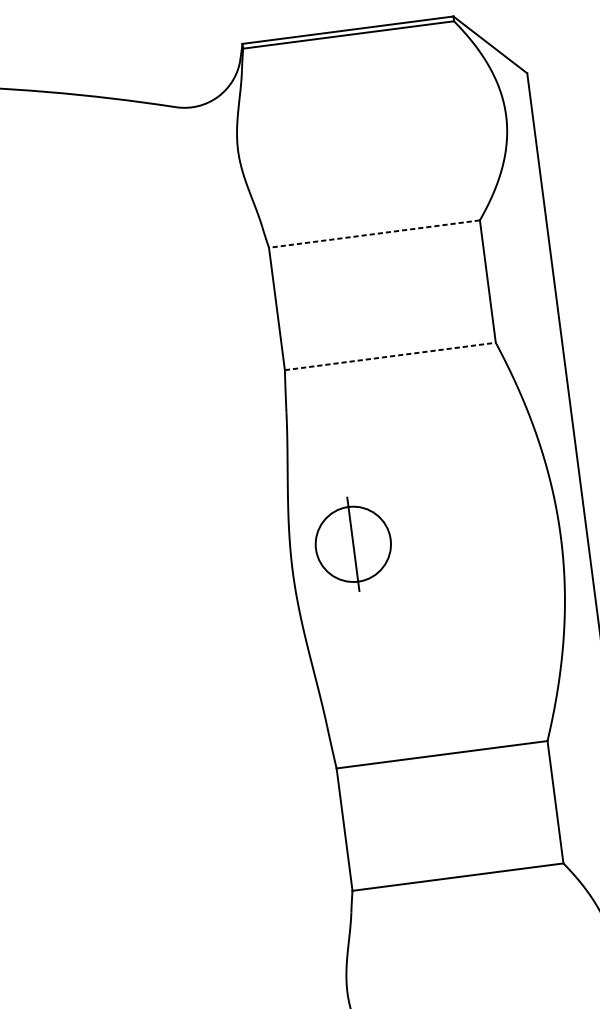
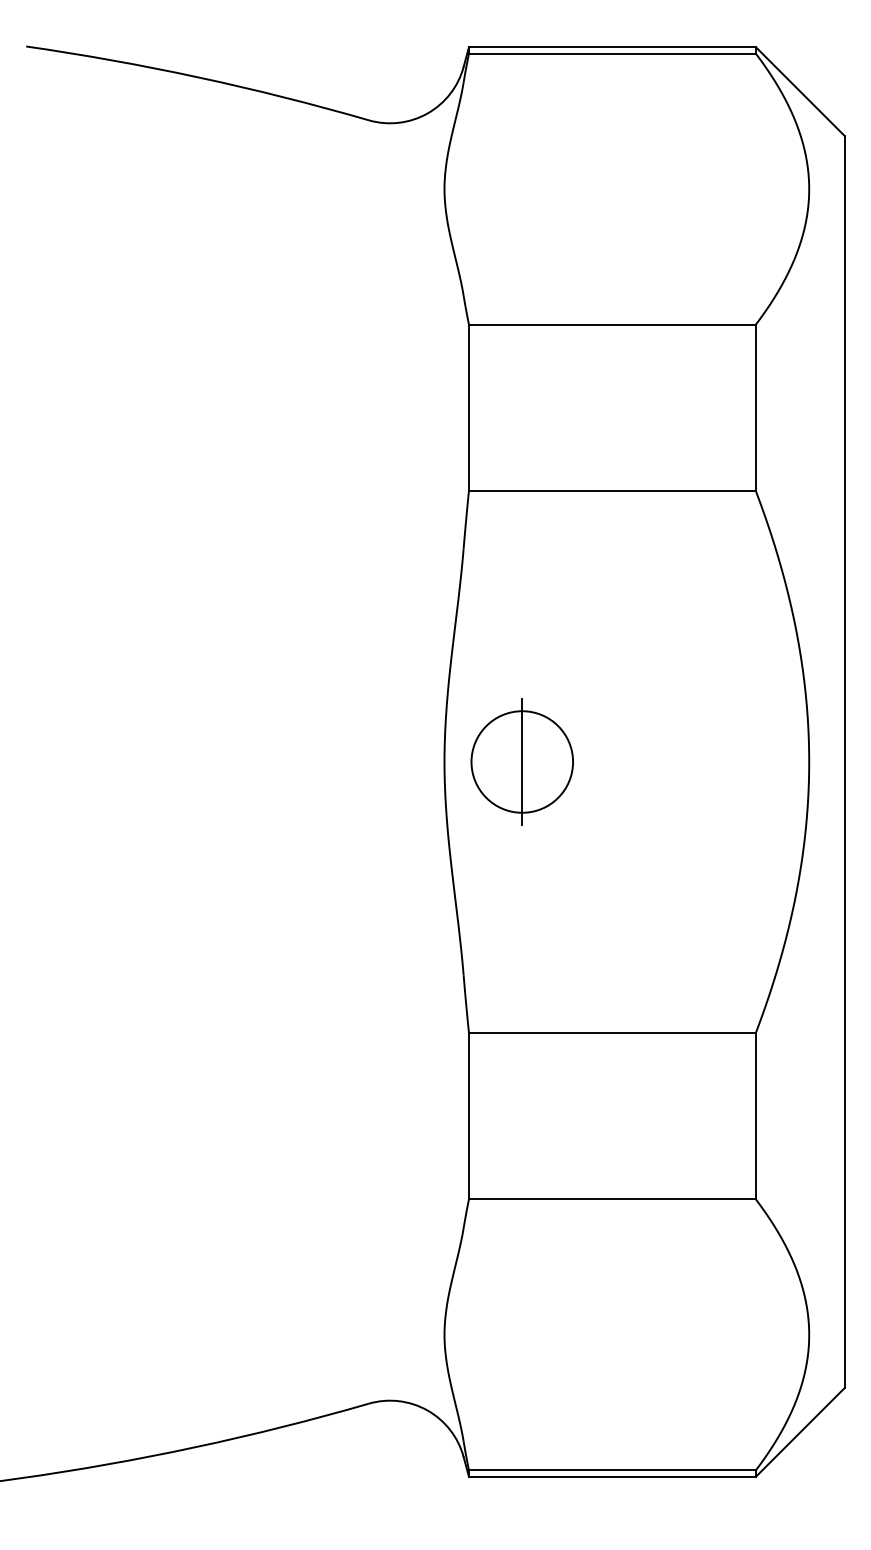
line: (373, 234) -> (611, 324), dashed -> solid
line: (390, 356) -> (612, 491), dashed -> solid
part: (352, 544) -> (521, 761), moved

